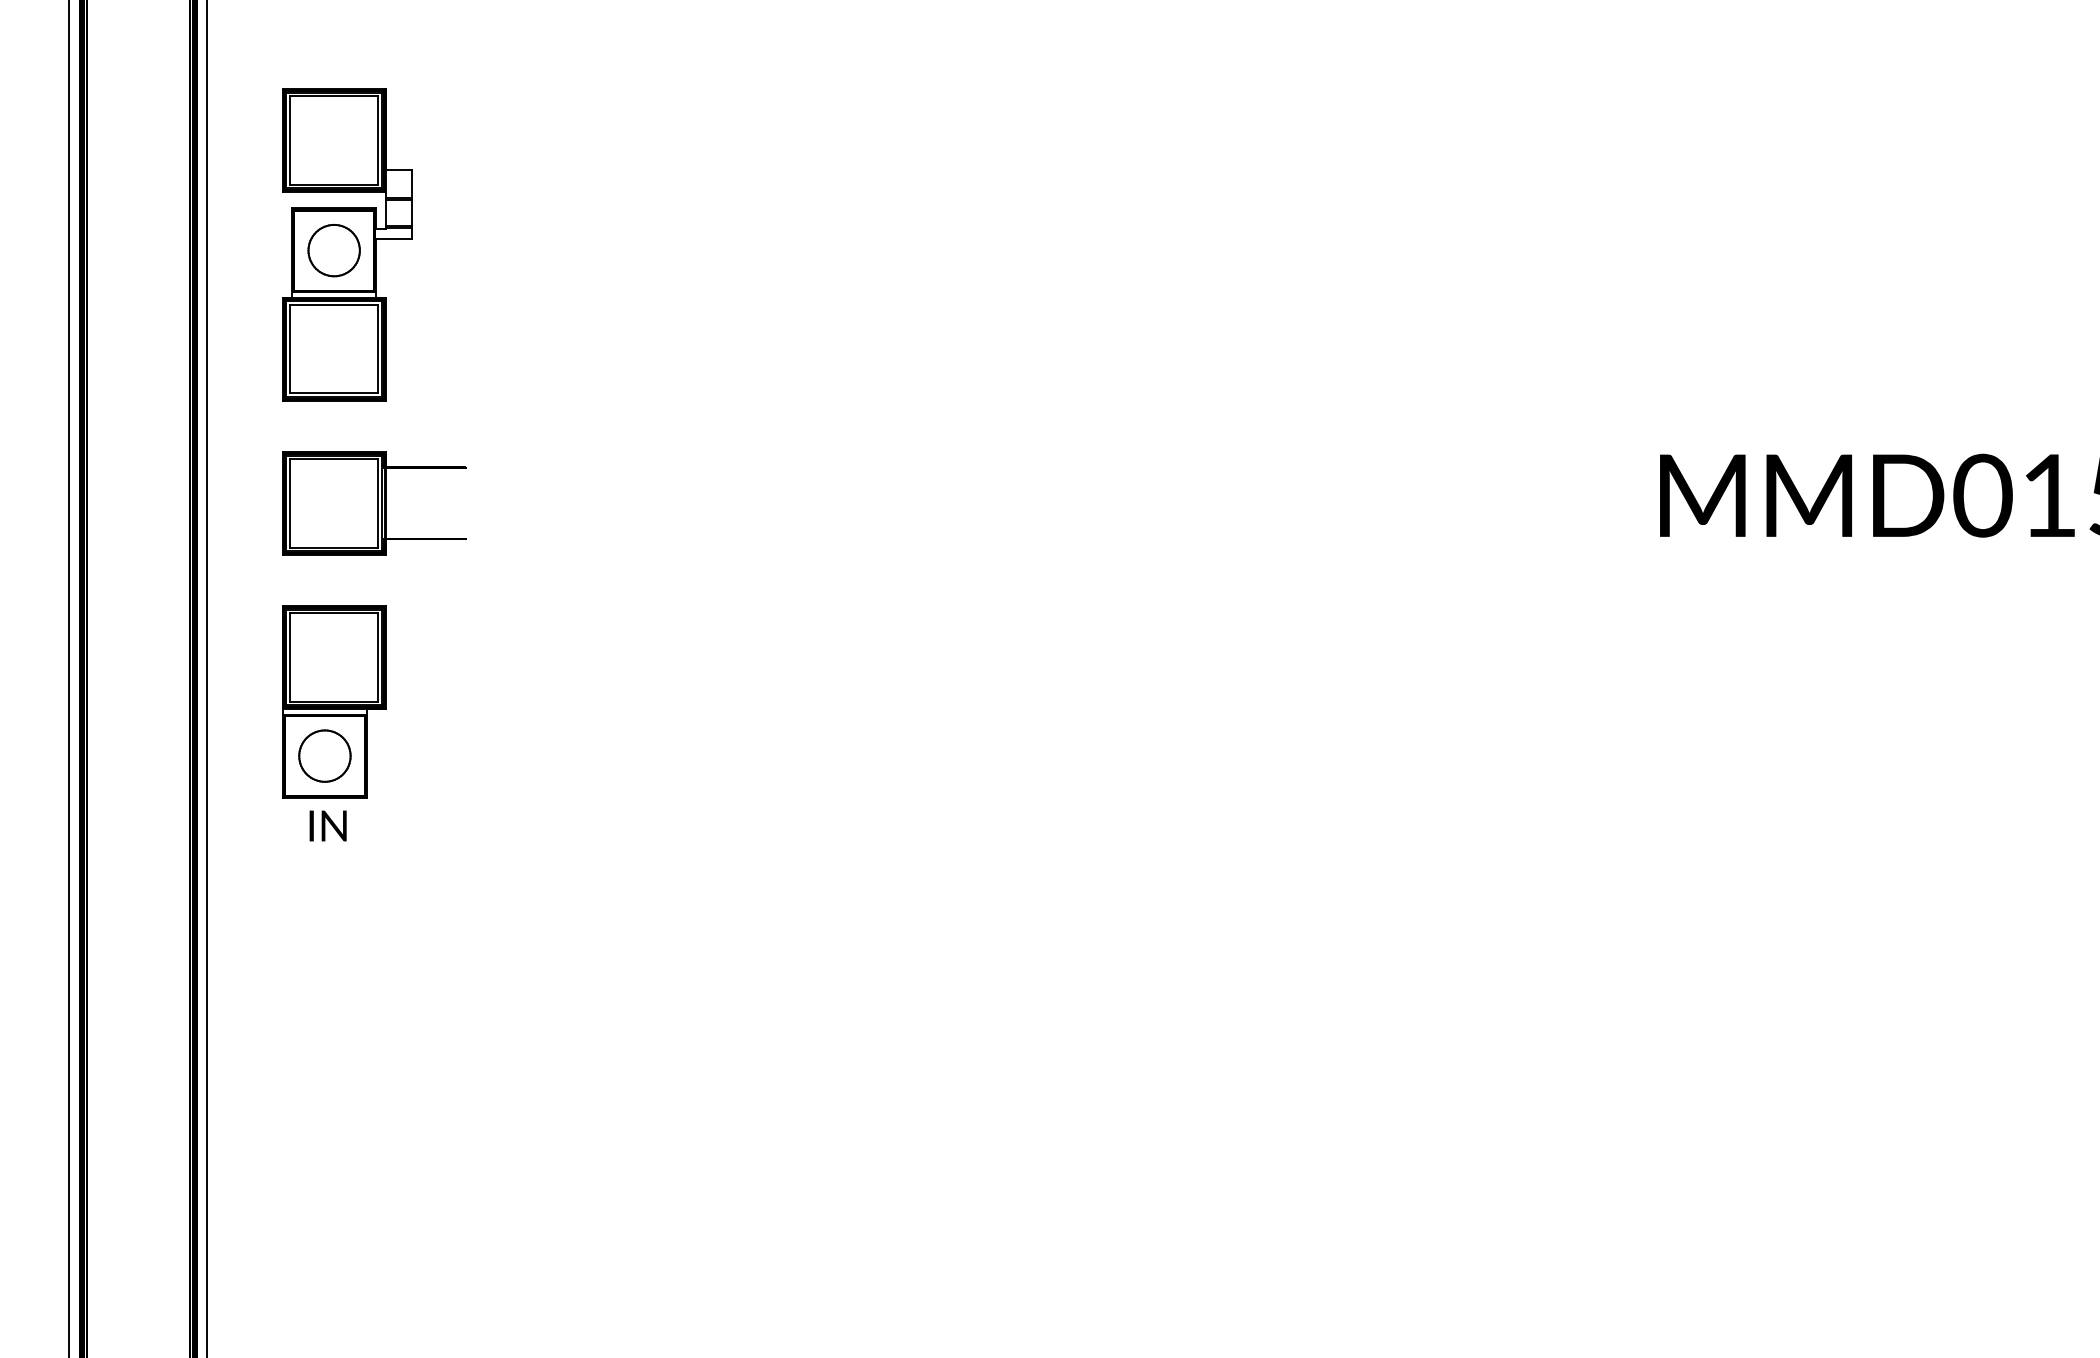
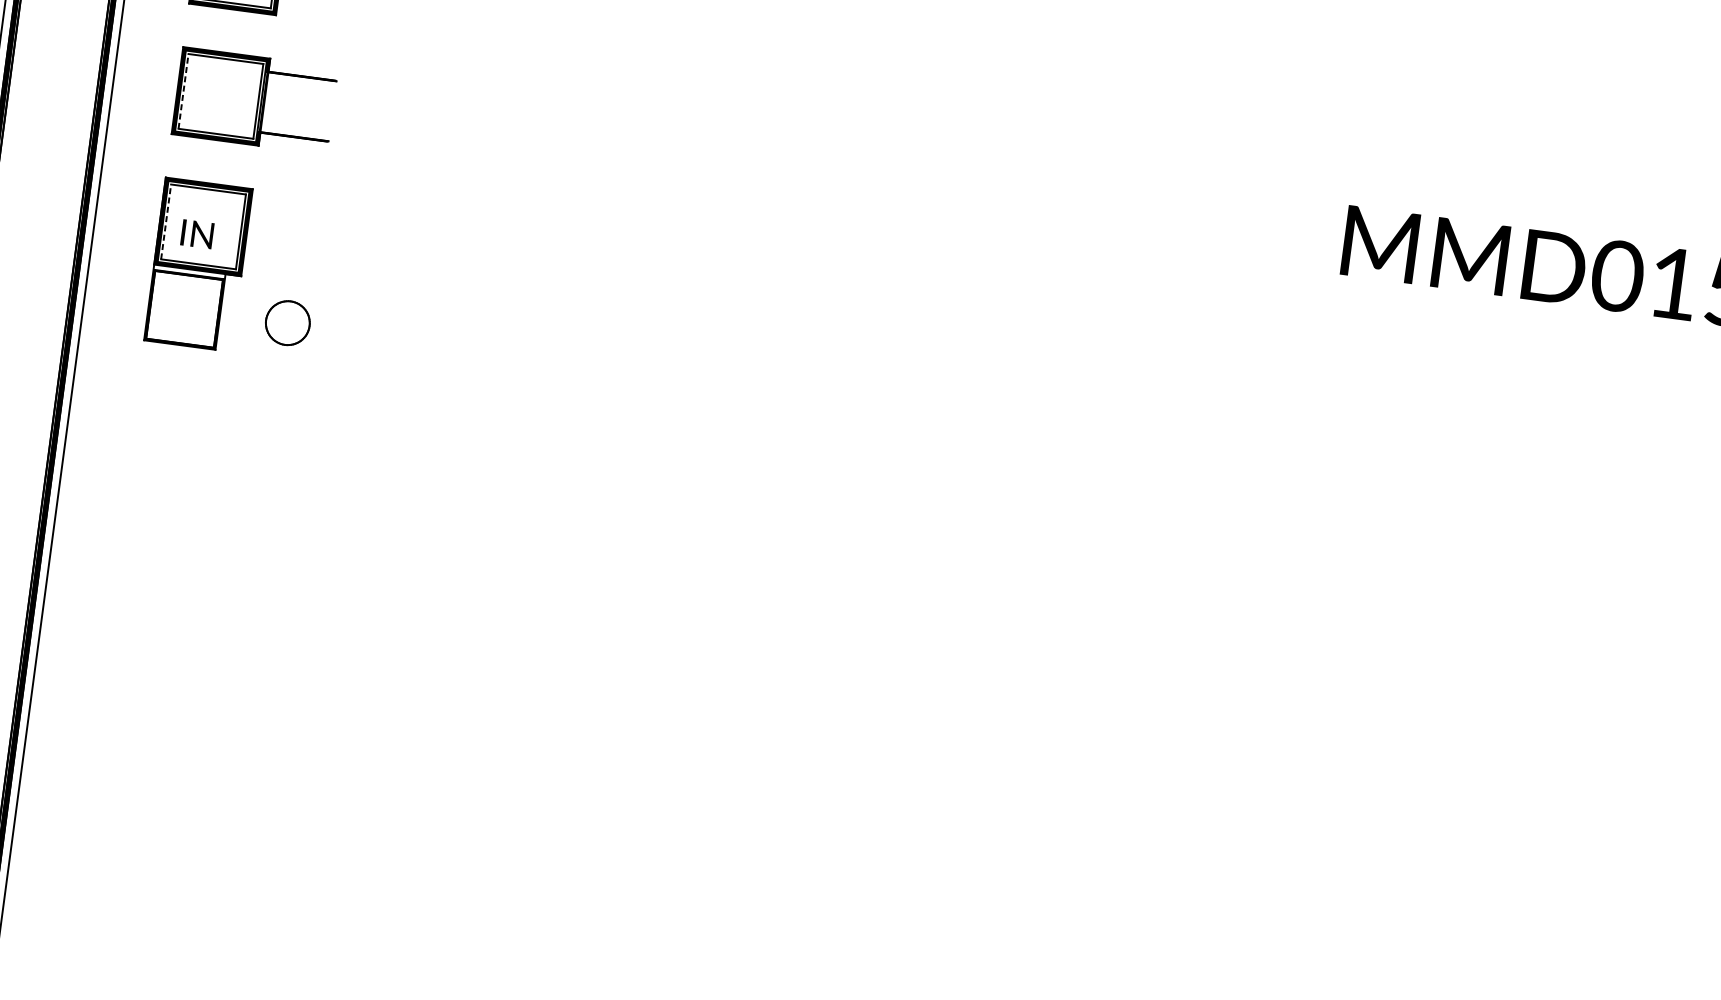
line: (290, 502) -> (184, 90), solid -> dashed
line: (290, 657) -> (166, 221), solid -> dashed
part: (324, 755) -> (287, 322), moved
text: (327, 825) -> (196, 233), moved

